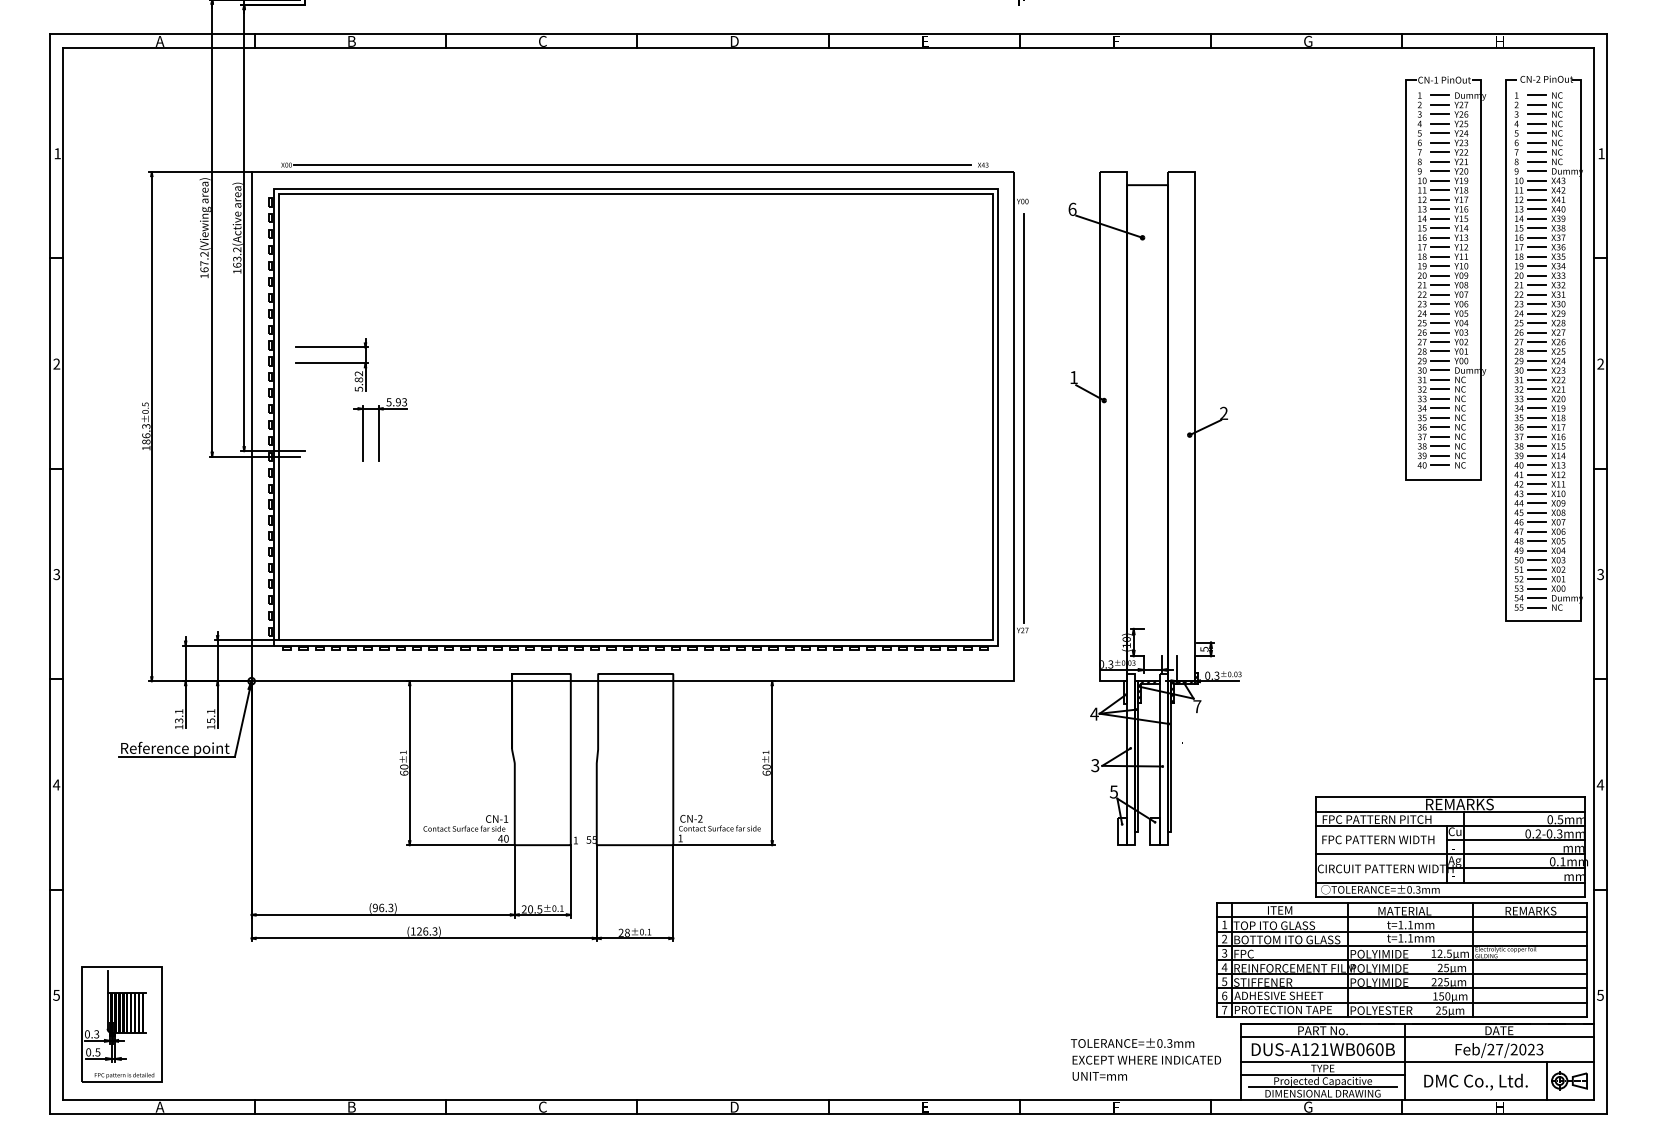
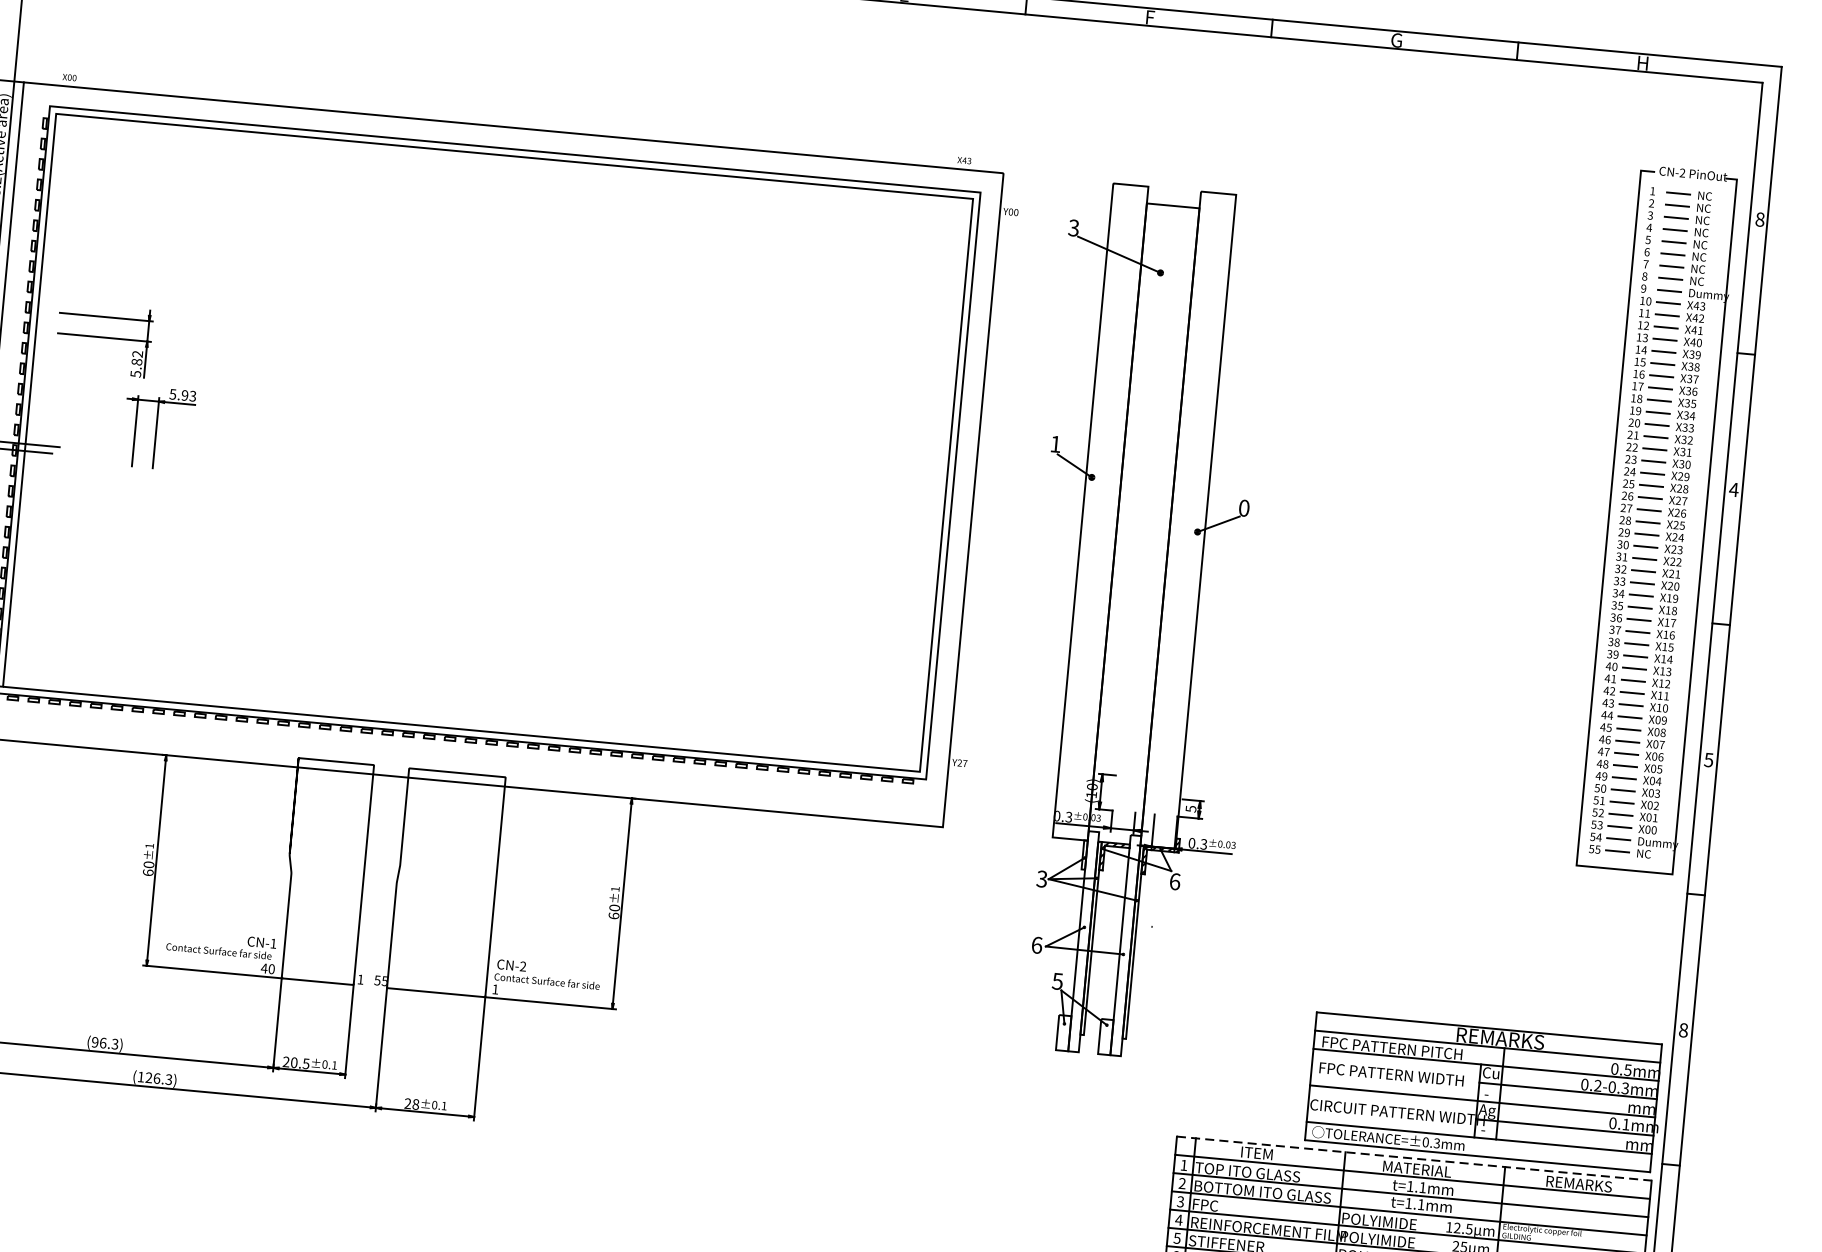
text: (1601, 153) -> (1760, 219), 1 -> 8
line: (632, 164) -> (514, 117), removed
text: (1072, 208) -> (1074, 226), 6 -> 3
part: (1445, 278) -> (1544, 361), removed
part: (1543, 348) -> (1657, 519), moved
text: (1600, 363) -> (1733, 488), 2 -> 4
text: (1224, 413) -> (1244, 508), 2 -> 0
line: (1023, 417) -> (986, 489), removed
text: (1600, 574) -> (1708, 760), 3 -> 5
text: (1197, 706) -> (1175, 881), 7 -> 6
text: (1094, 713) -> (1042, 878), 4 -> 3
text: (1095, 765) -> (1037, 945), 3 -> 6
text: (1600, 784) -> (1683, 1029), 4 -> 8
line: (1401, 903) -> (1413, 1158), solid -> dashed

